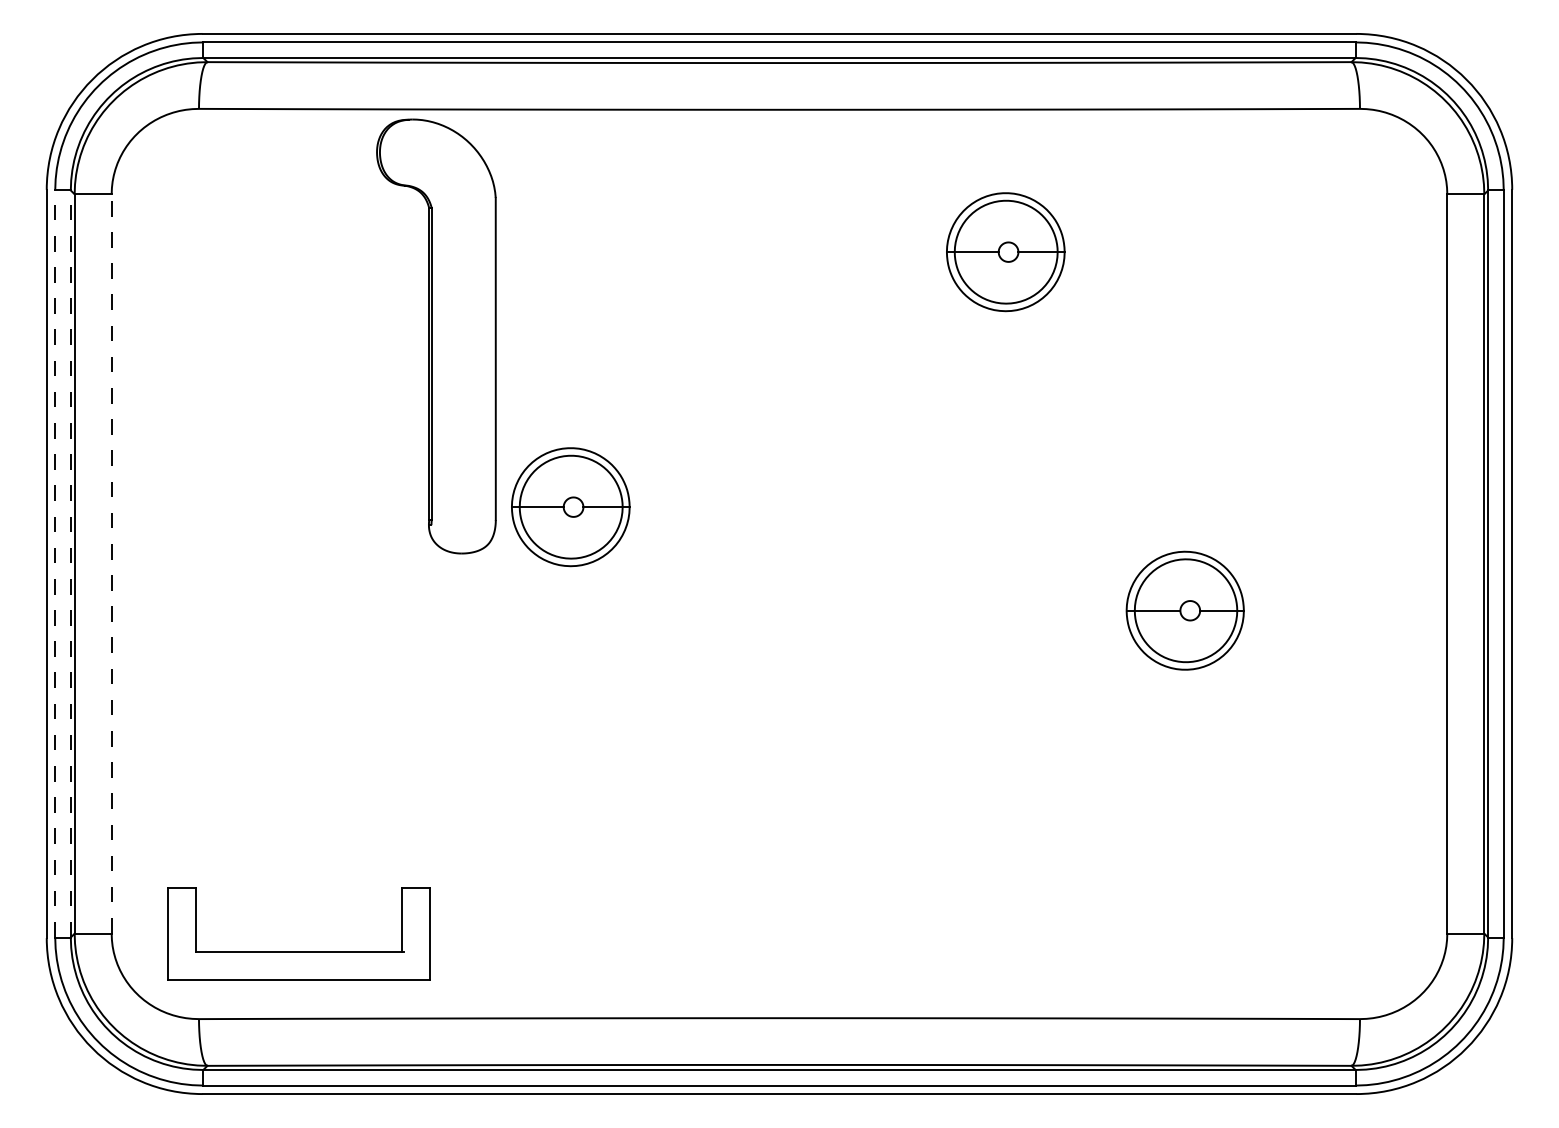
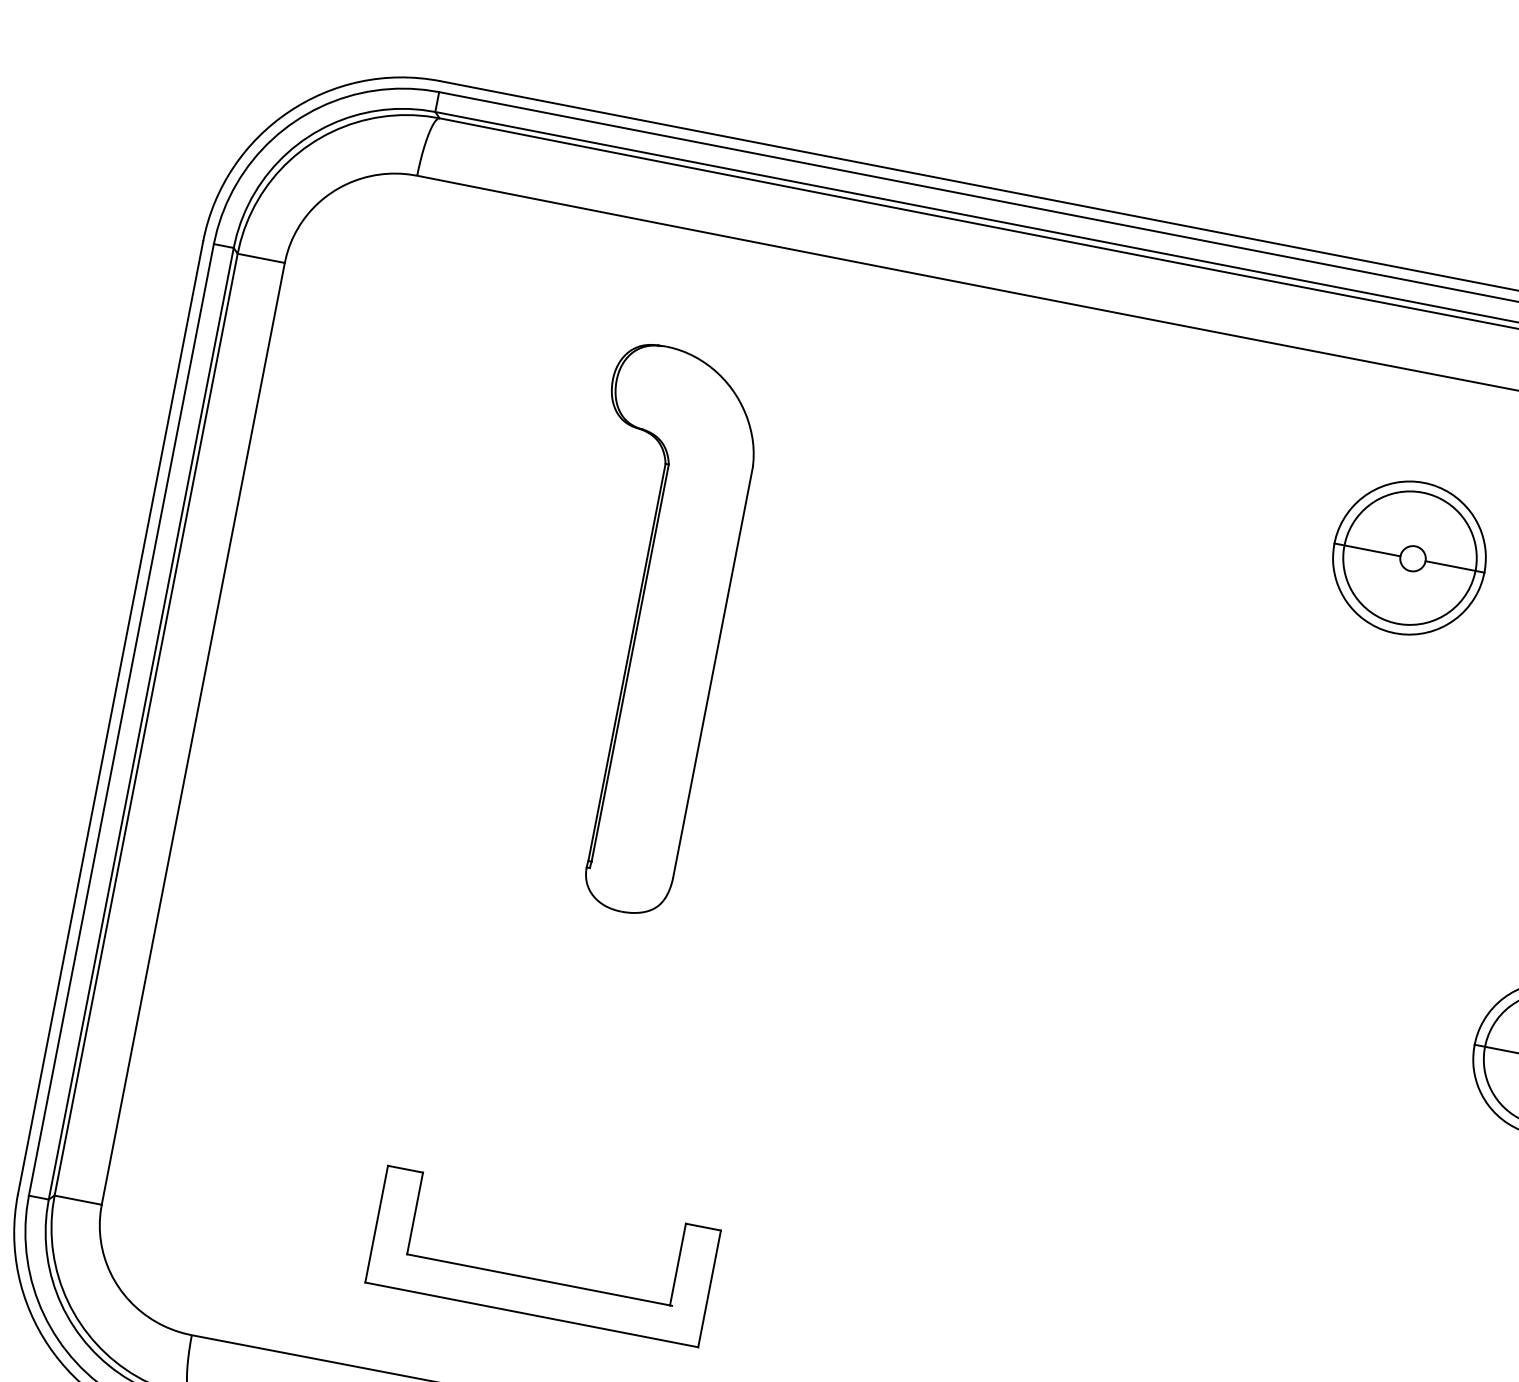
part: (436, 336) -> (643, 628), moved
part: (570, 507) -> (791, 775), removed
line: (55, 564) -> (121, 720), dashed -> solid
line: (70, 564) -> (140, 724), dashed -> solid
line: (111, 564) -> (192, 734), dashed -> solid
part: (298, 951) -> (537, 1278), moved

